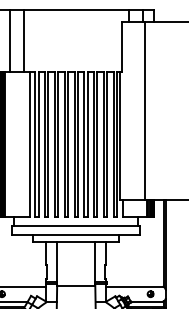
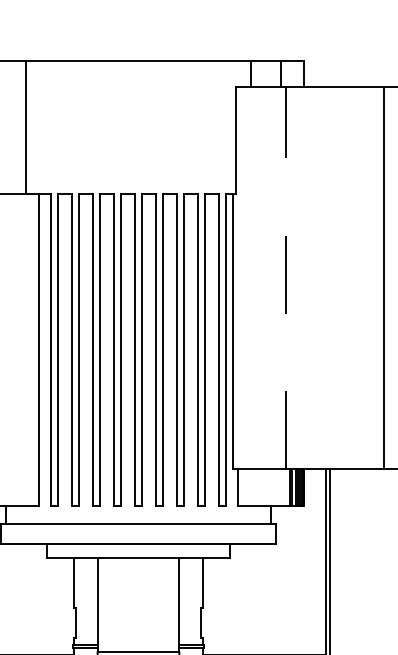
line: (144, 110) -> (284, 277), solid -> dashed

